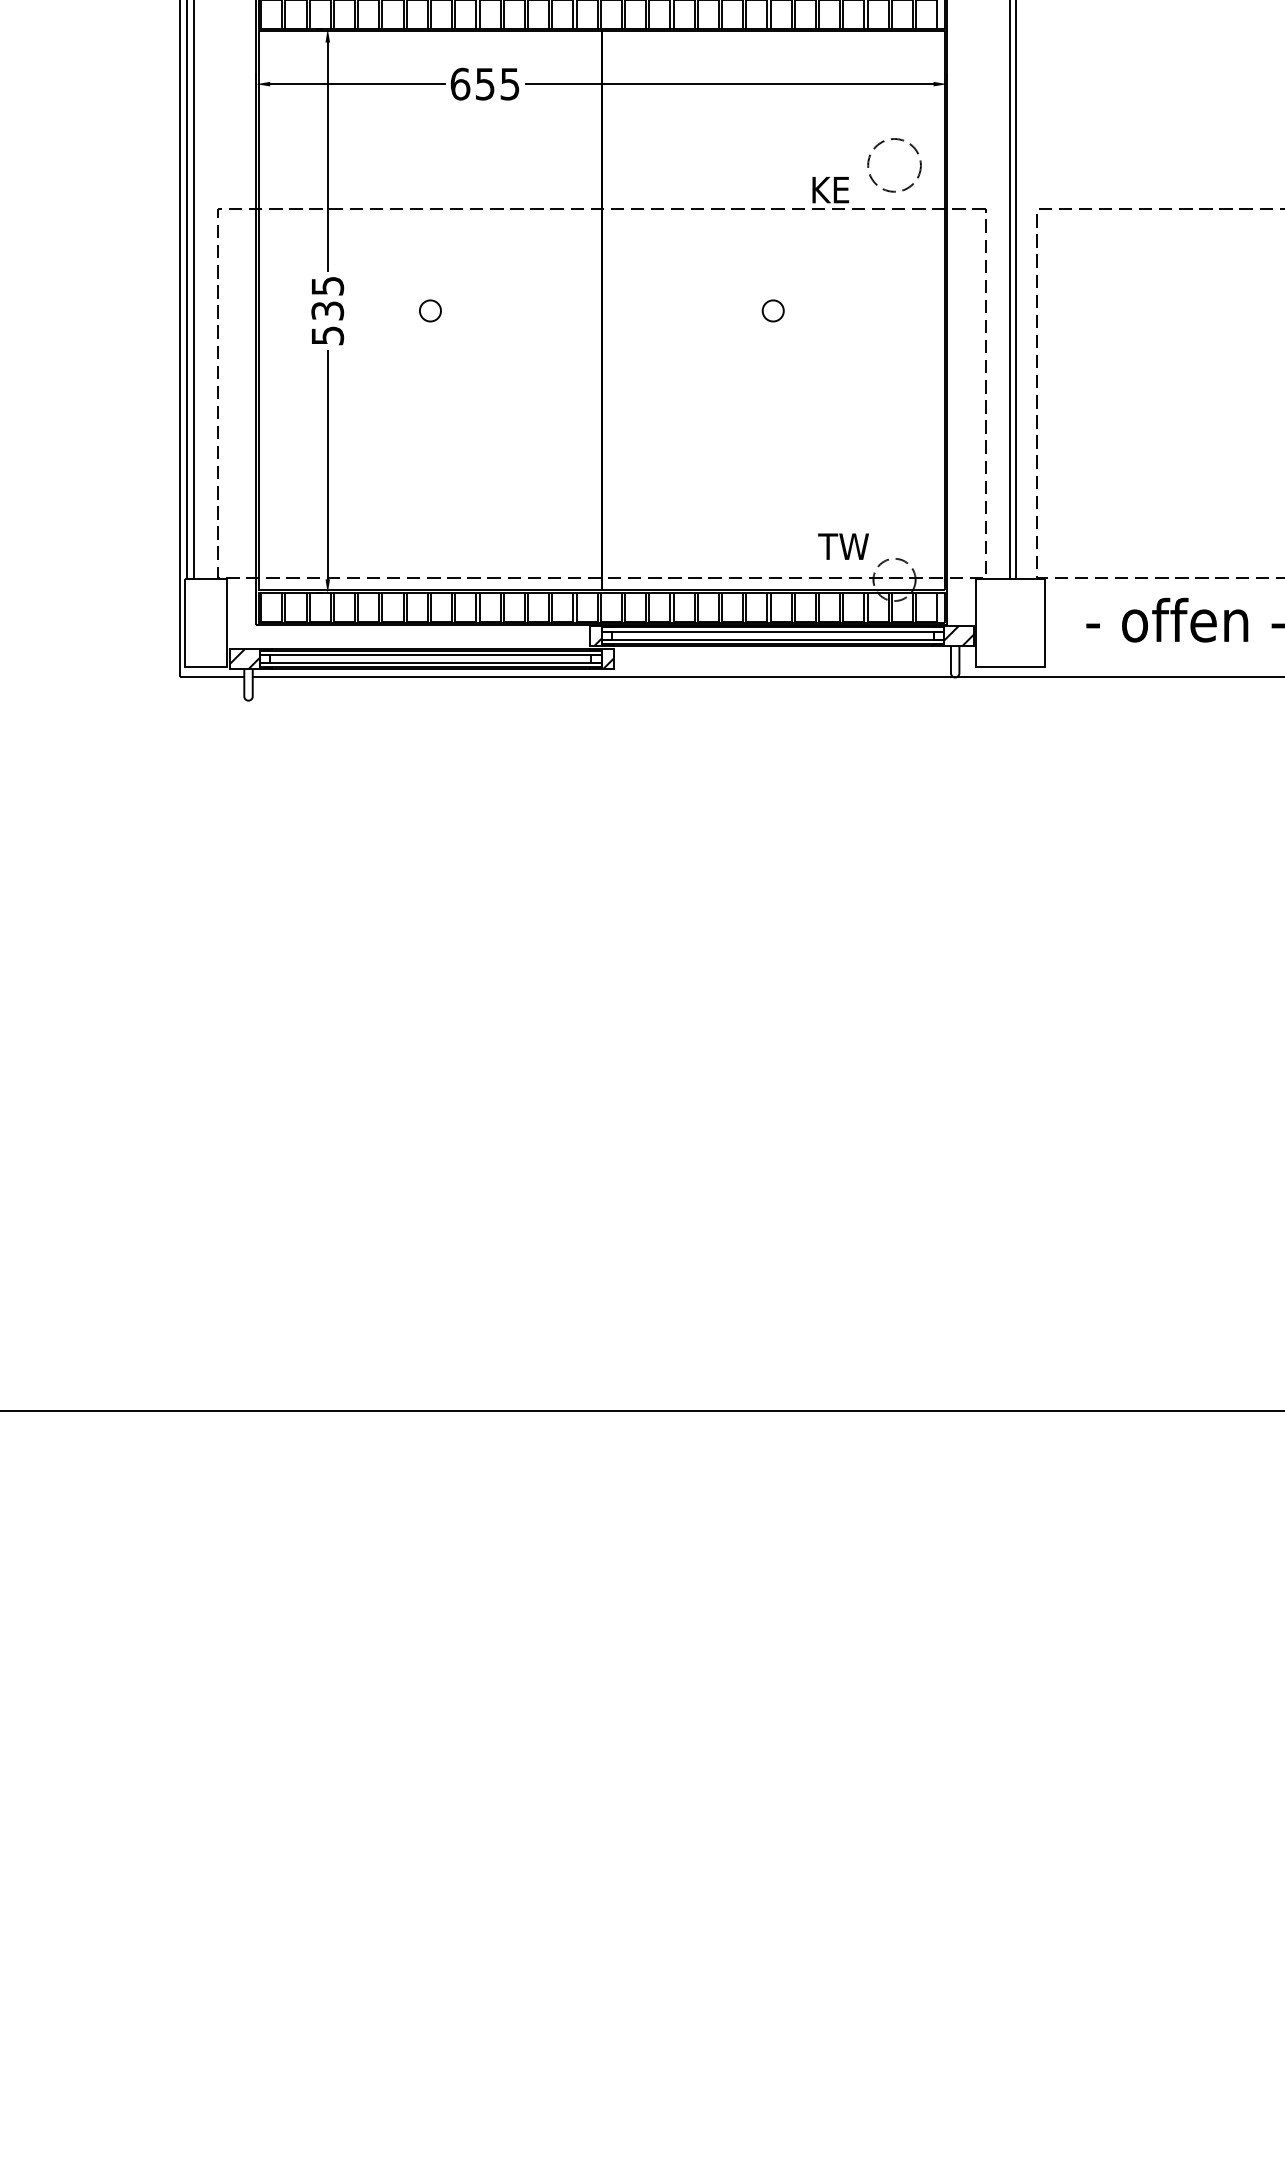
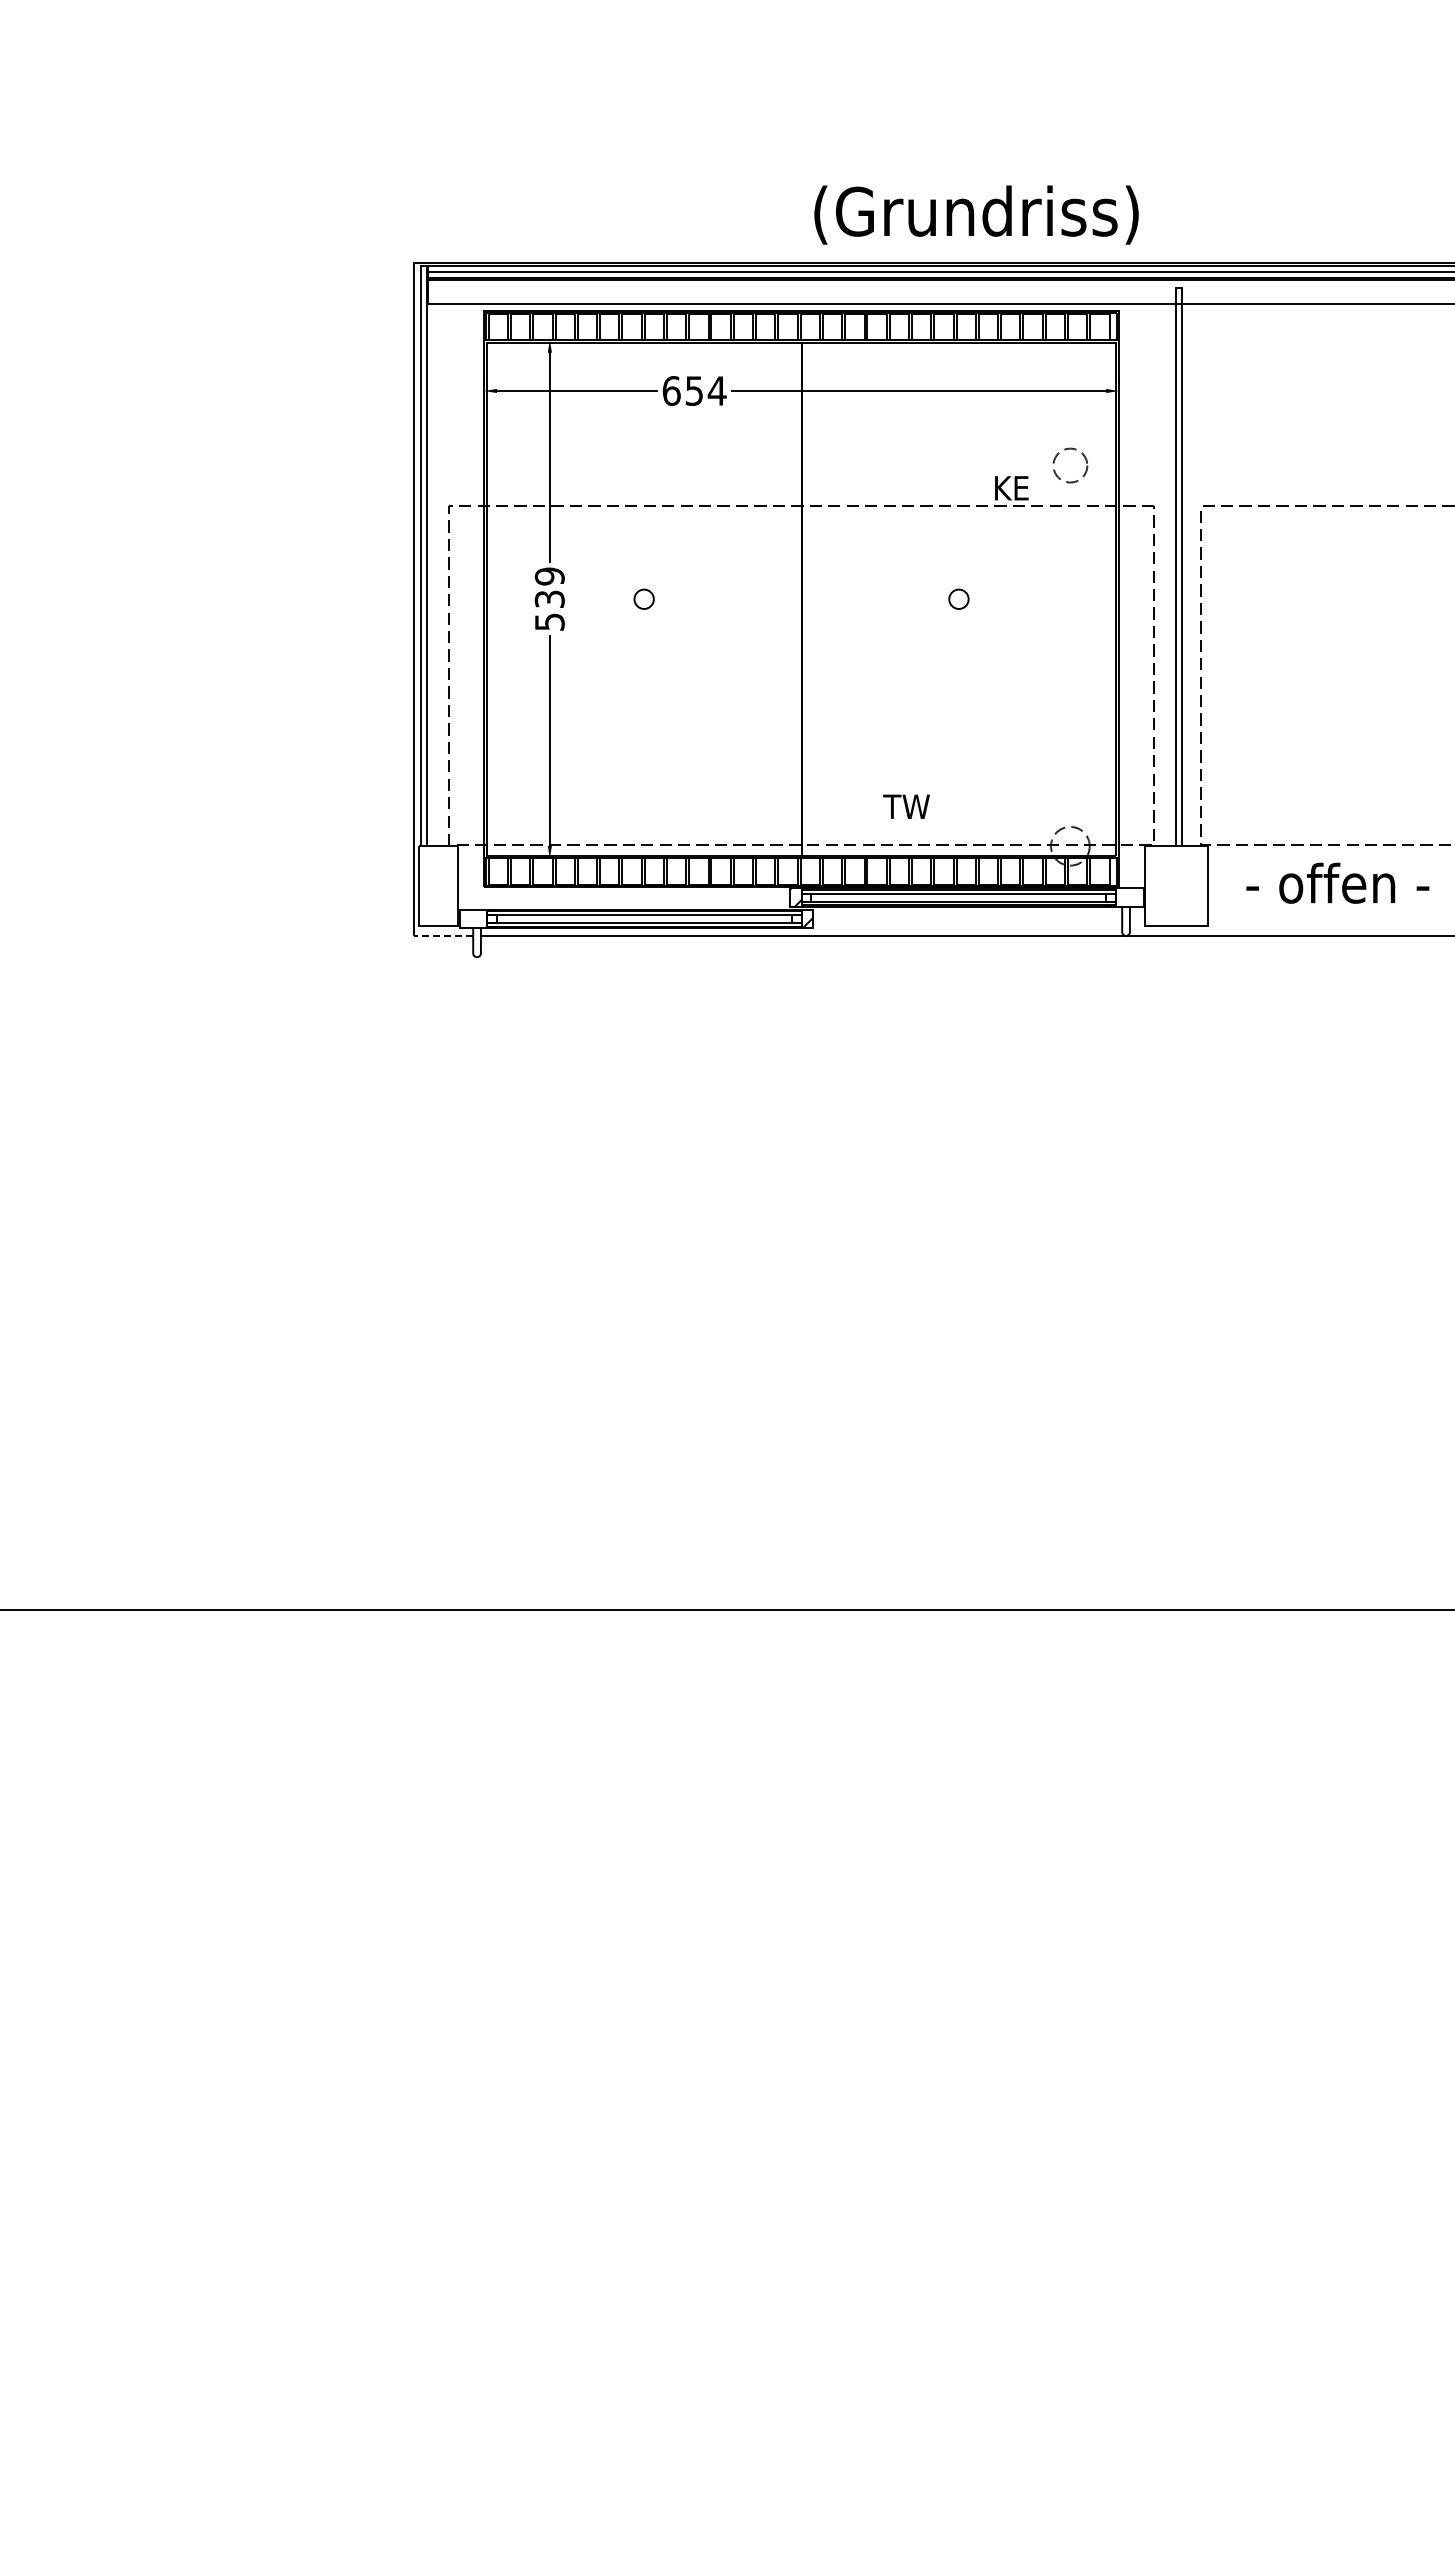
text: (509, 84) -> (716, 391), 655 -> 654
circle: (894, 165) -> (1070, 465), size x0.7
text: (327, 286) -> (549, 576), 535 -> 539
text: (843, 546) -> (906, 806), moved
hatch: (958, 635) -> (1129, 897), removed
hatch: (244, 658) -> (473, 918), removed
line: (211, 677) -> (443, 935), solid -> dashed

